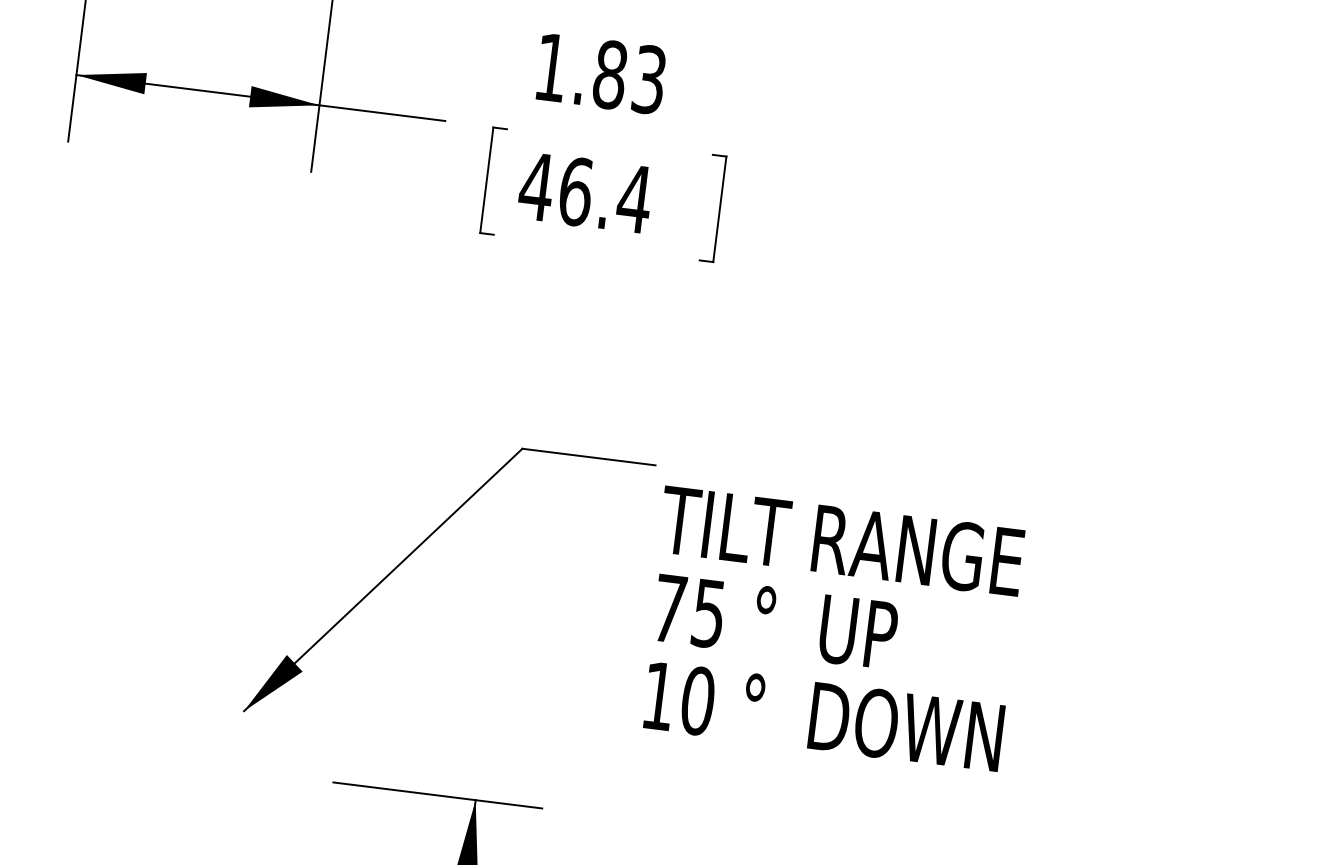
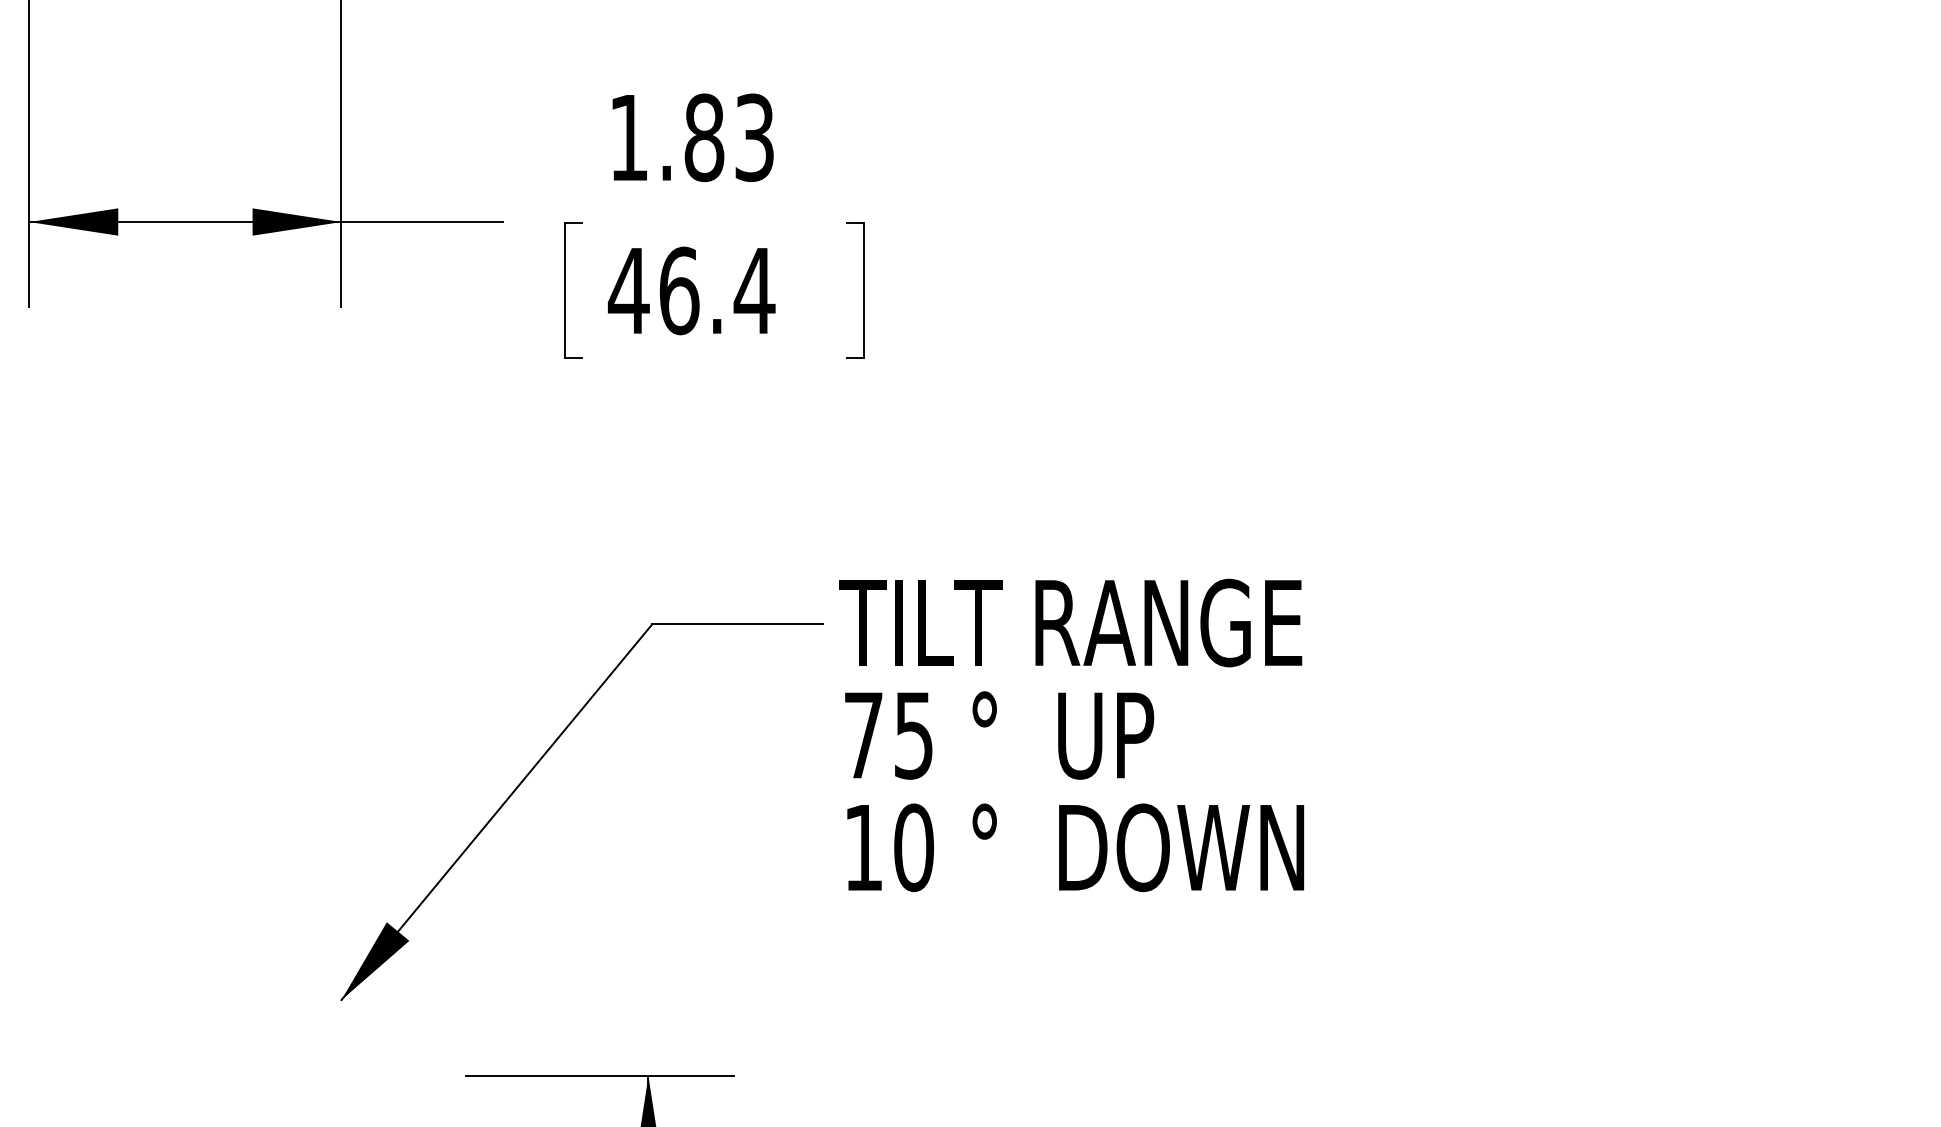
text: (831, 628) -> (1071, 735), moved

